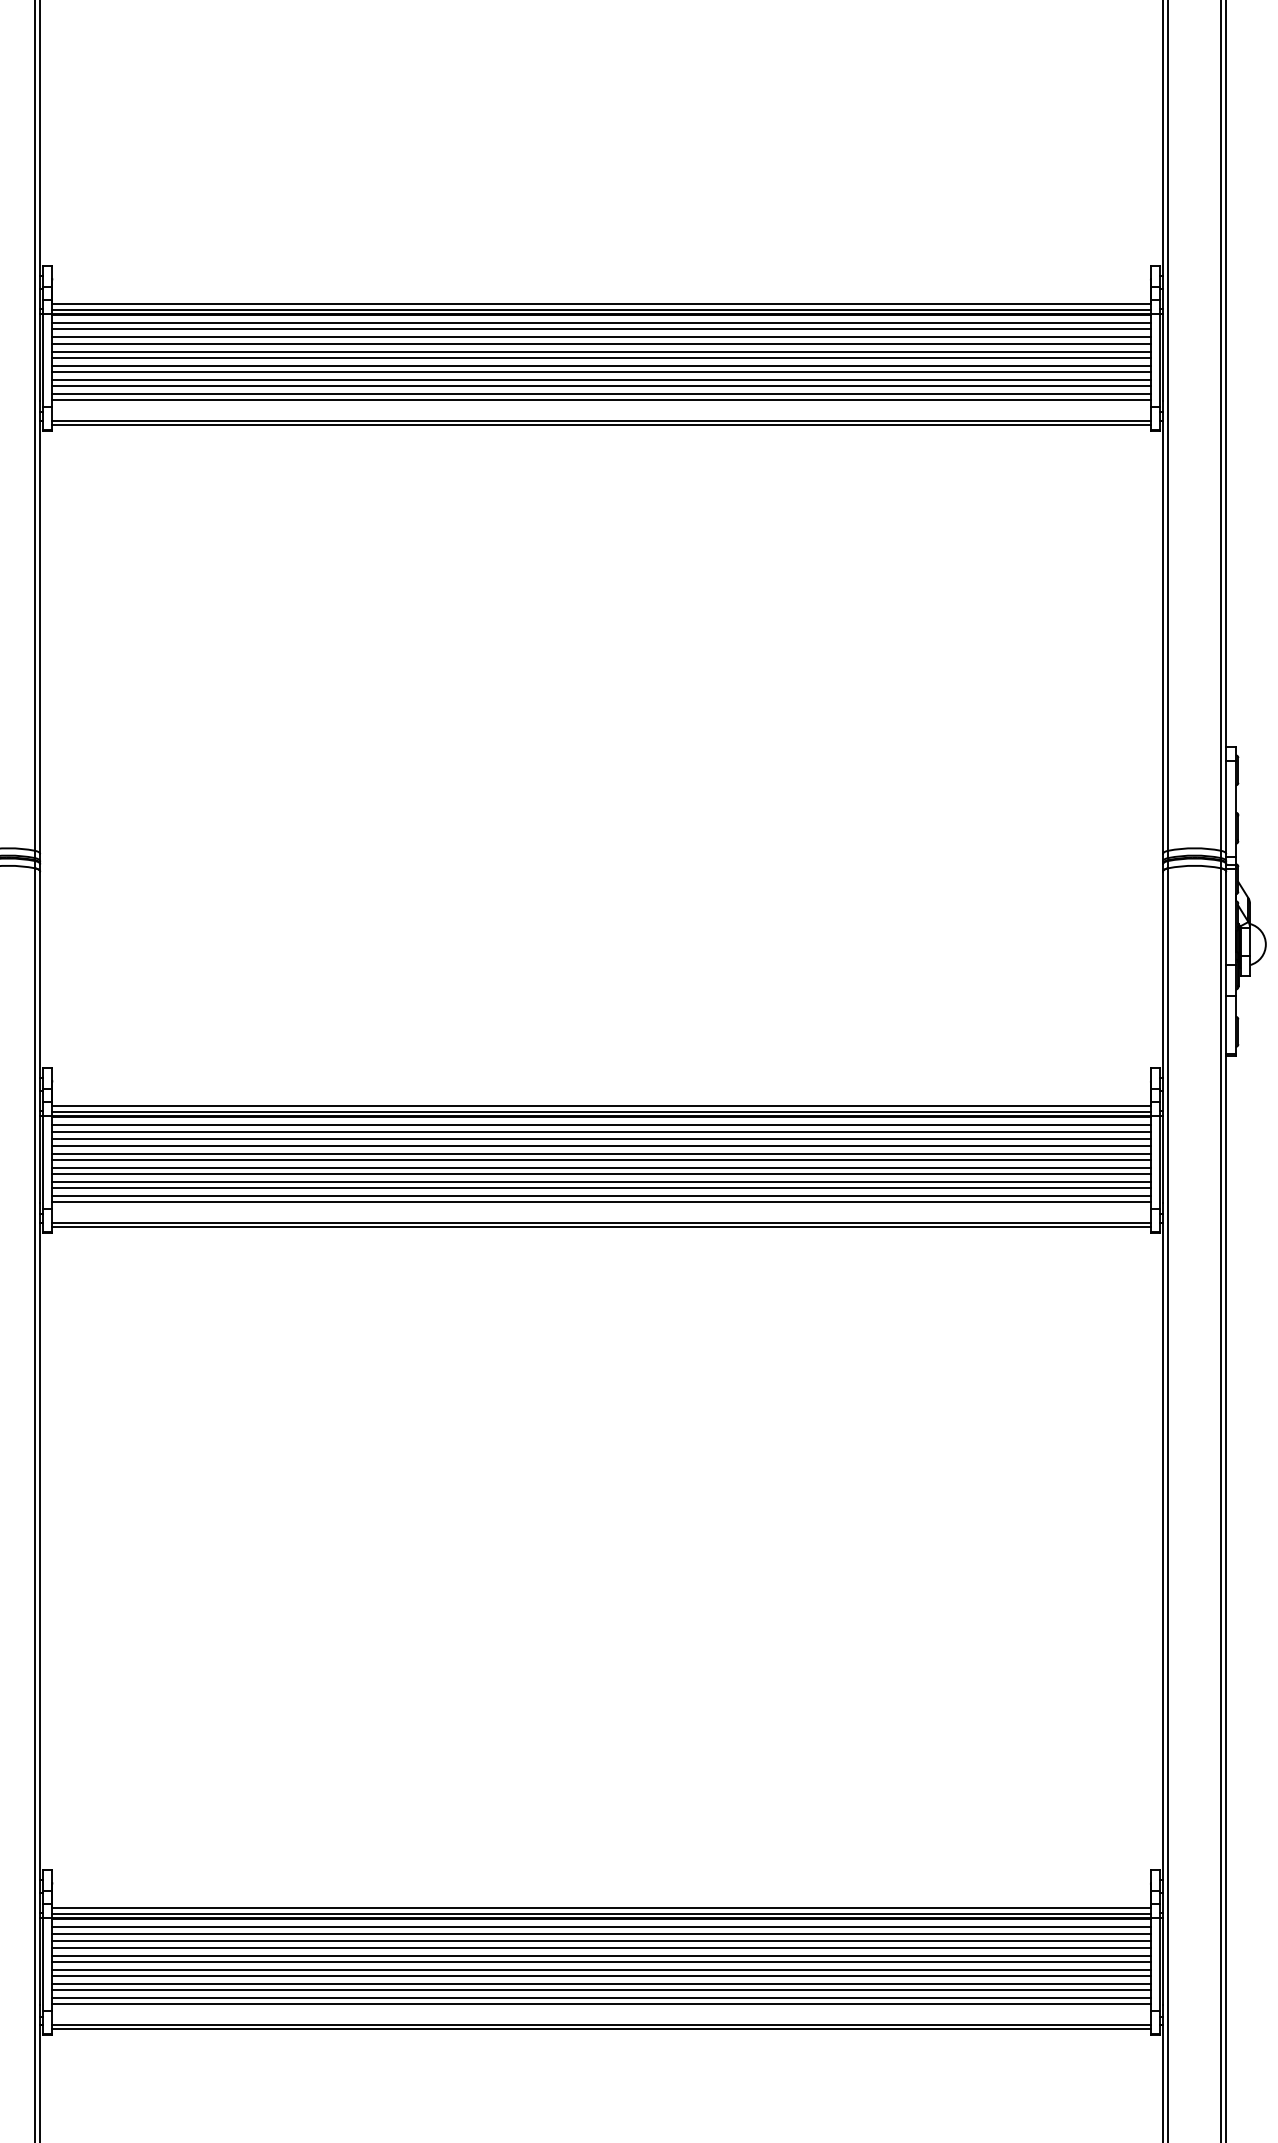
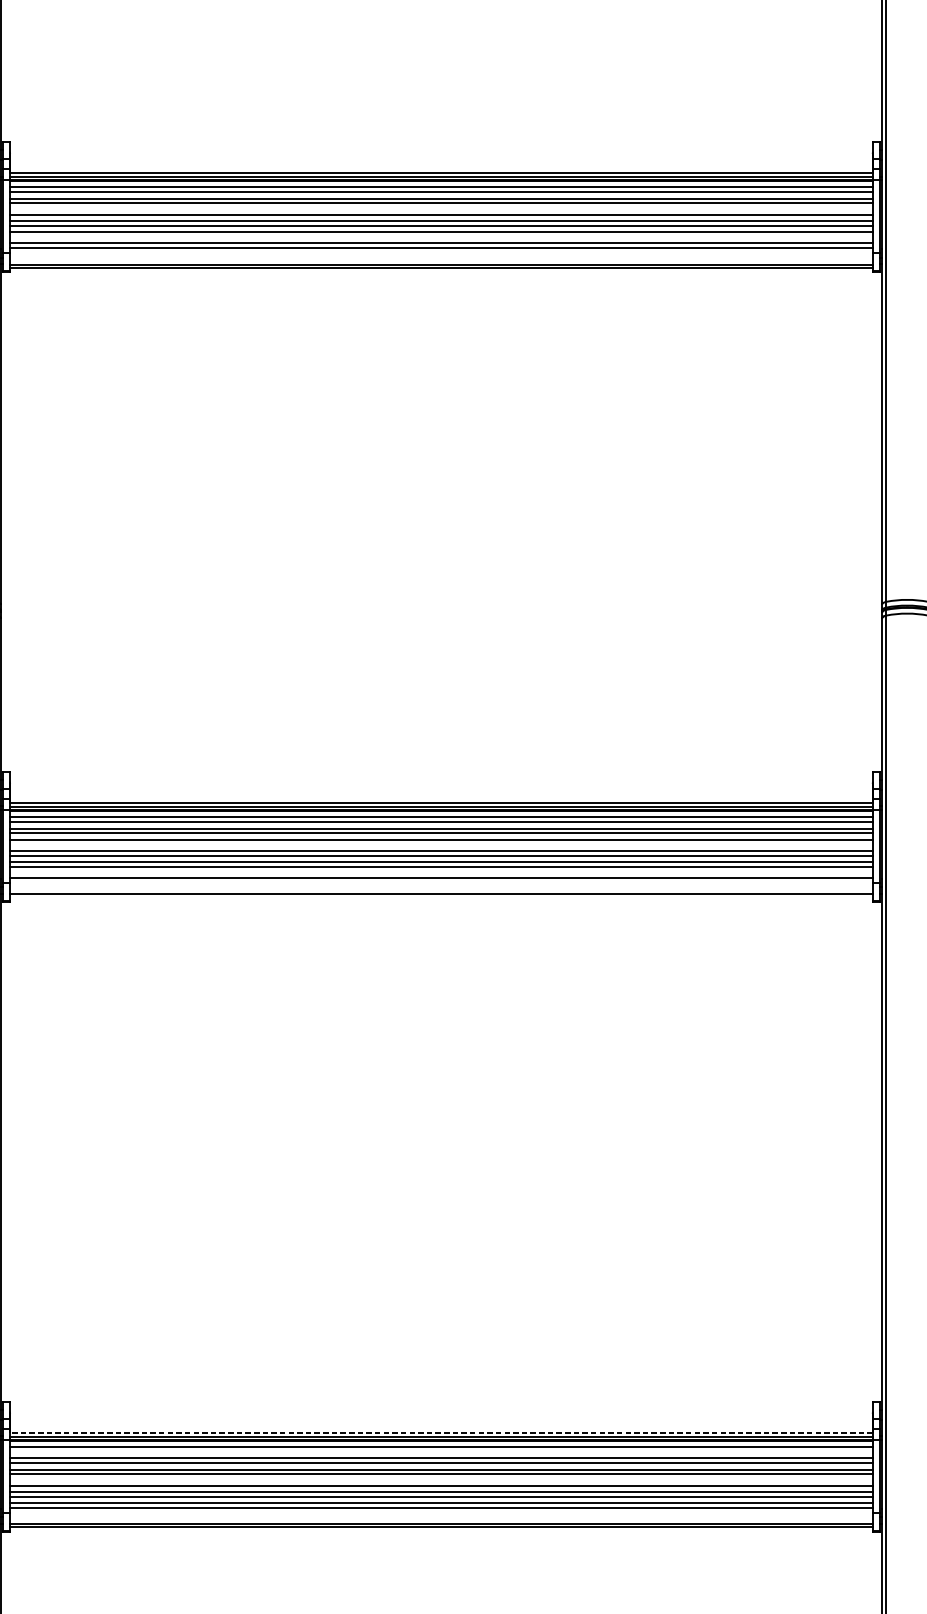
line: (601, 351) -> (441, 209), removed
line: (601, 386) -> (441, 237), removed
line: (601, 1159) -> (441, 844), removed
line: (601, 1196) -> (441, 873), removed
line: (601, 1227) -> (441, 897), removed
line: (601, 1908) -> (441, 1432), solid -> dashed
line: (601, 1933) -> (441, 1452), removed
line: (601, 1969) -> (441, 1480), removed

